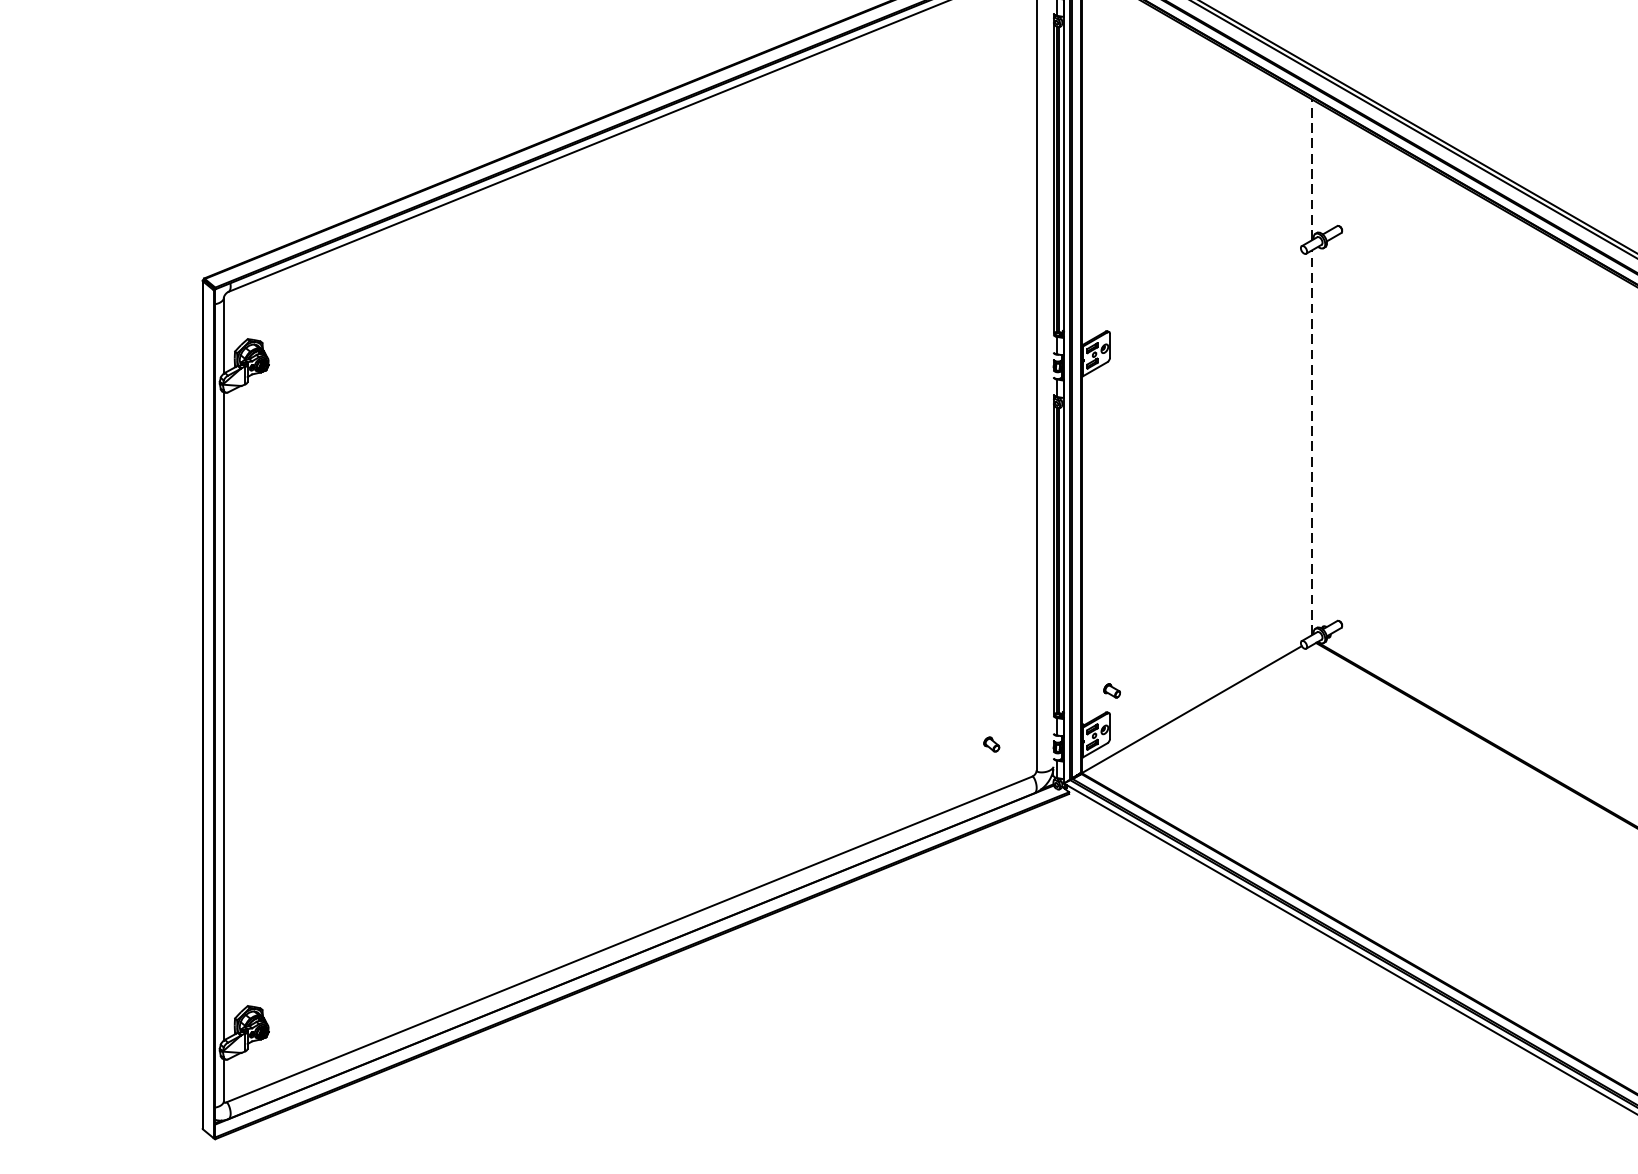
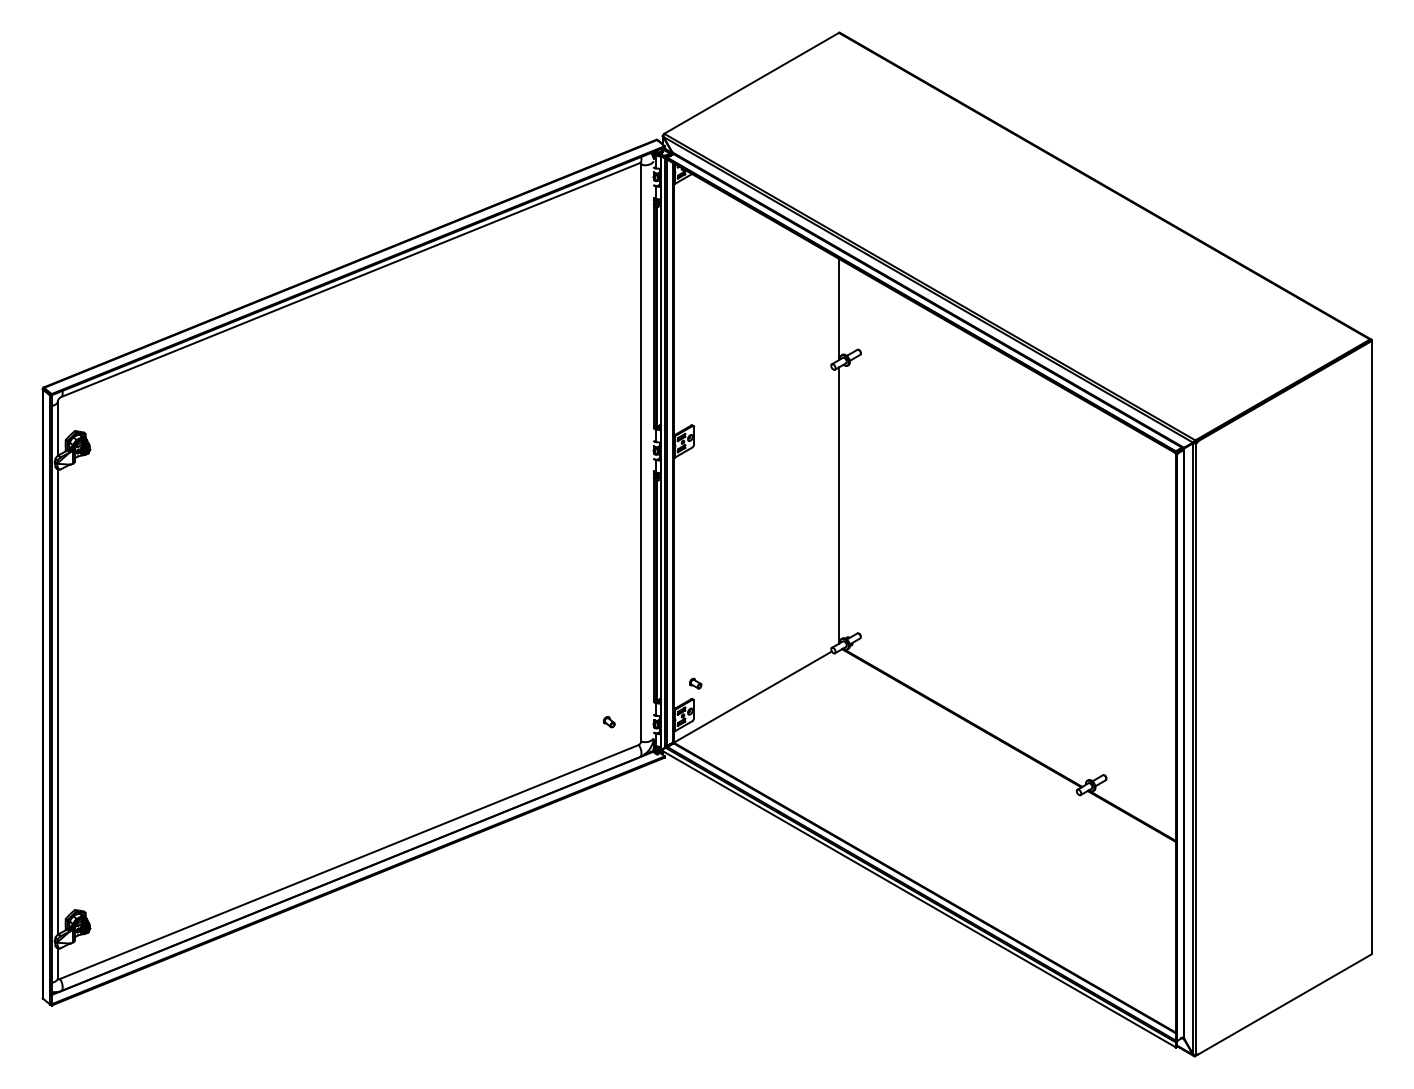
line: (1312, 169) -> (839, 309), dashed -> solid
line: (1312, 441) -> (839, 504), dashed -> solid

